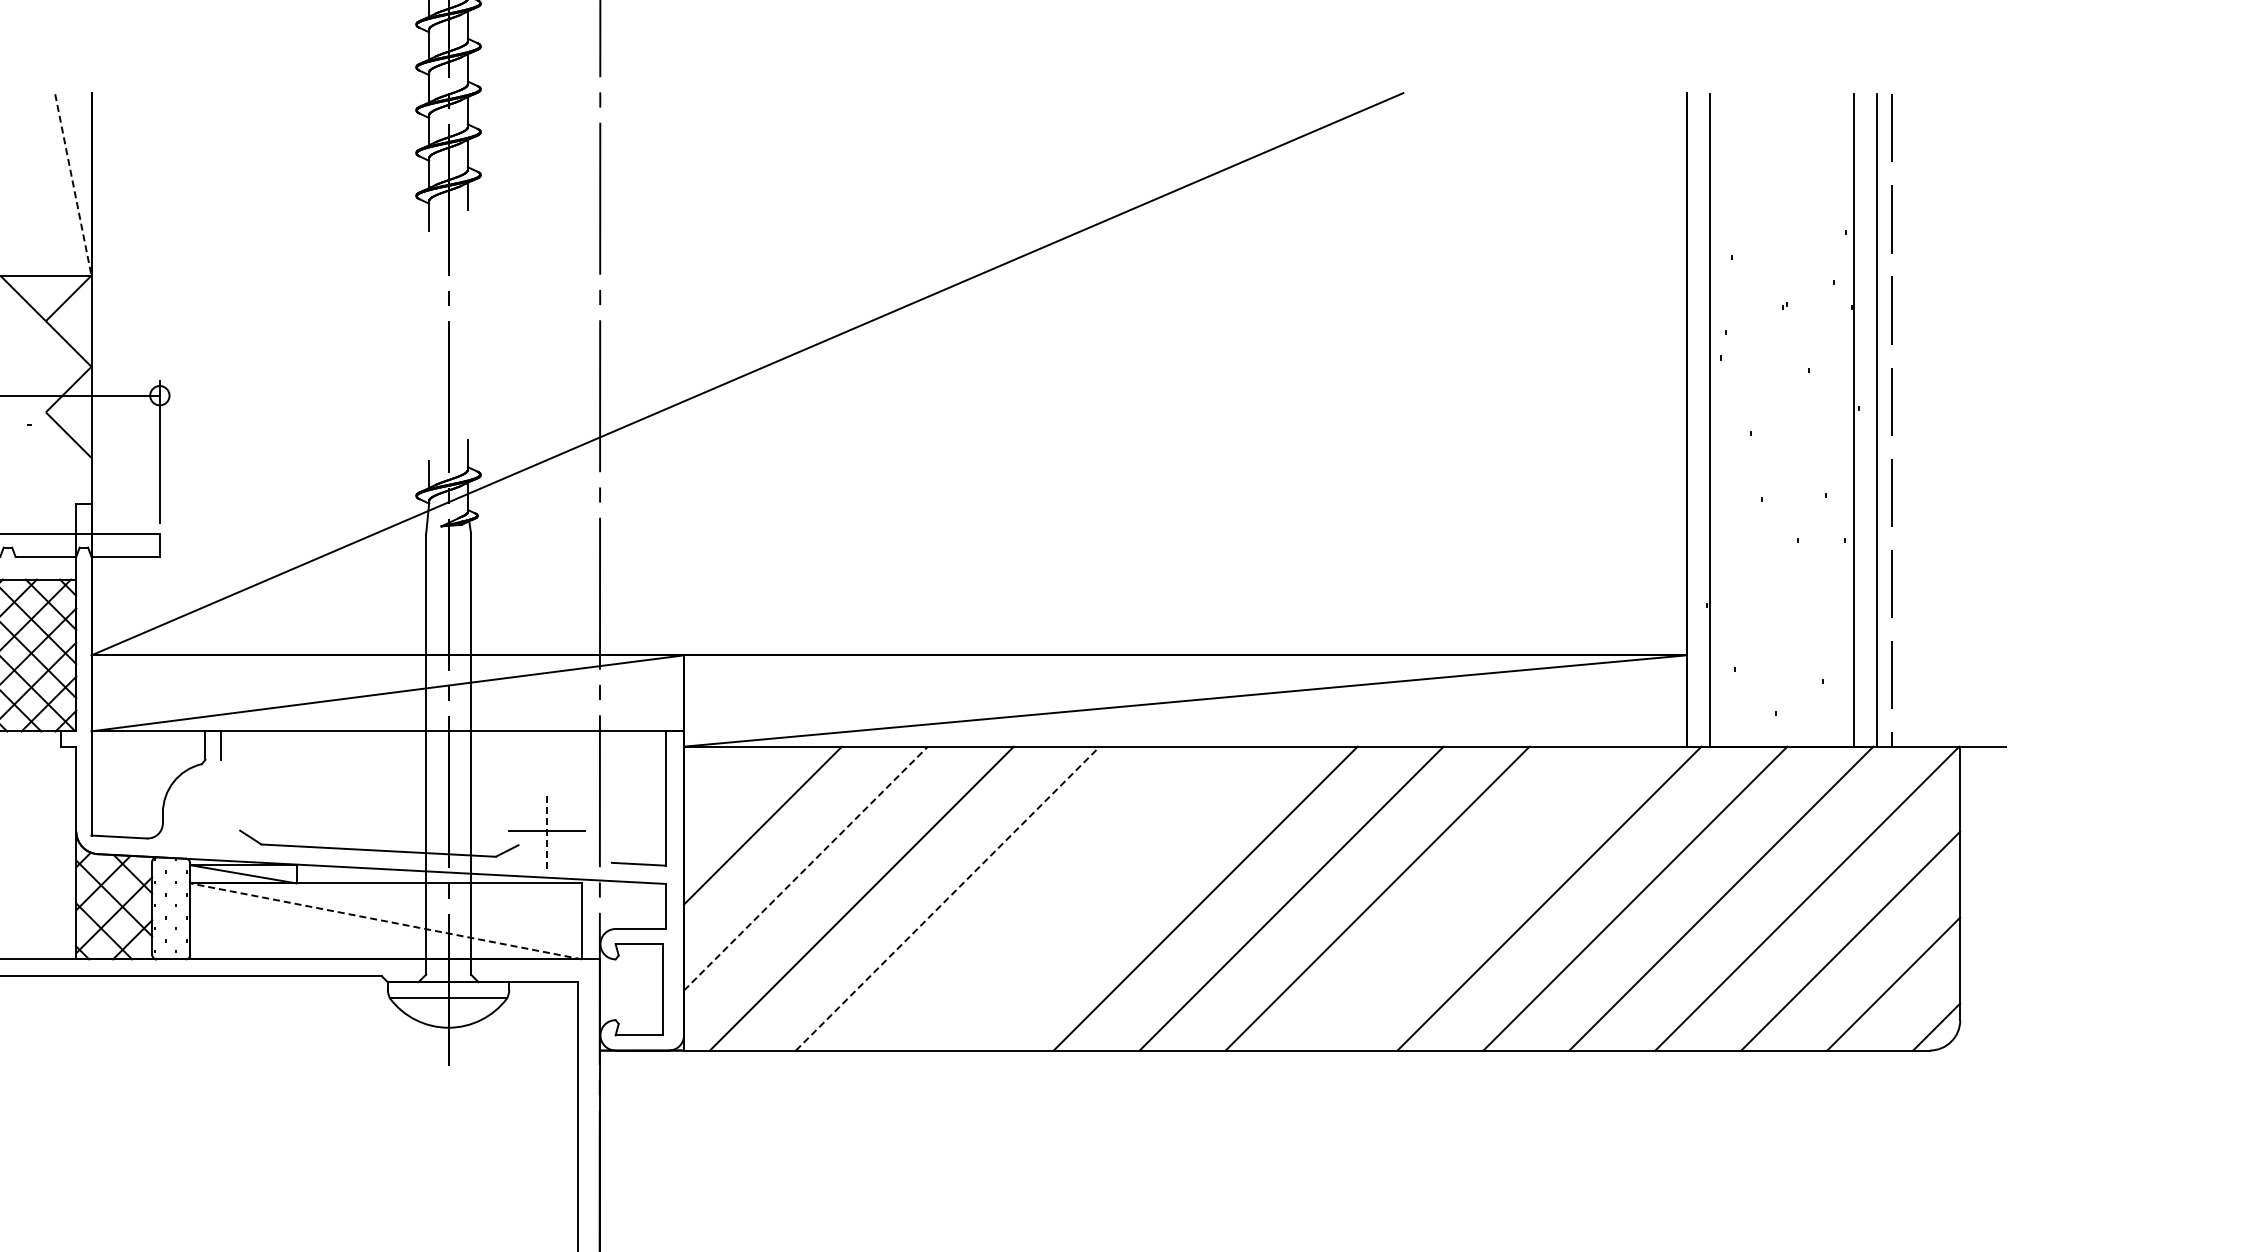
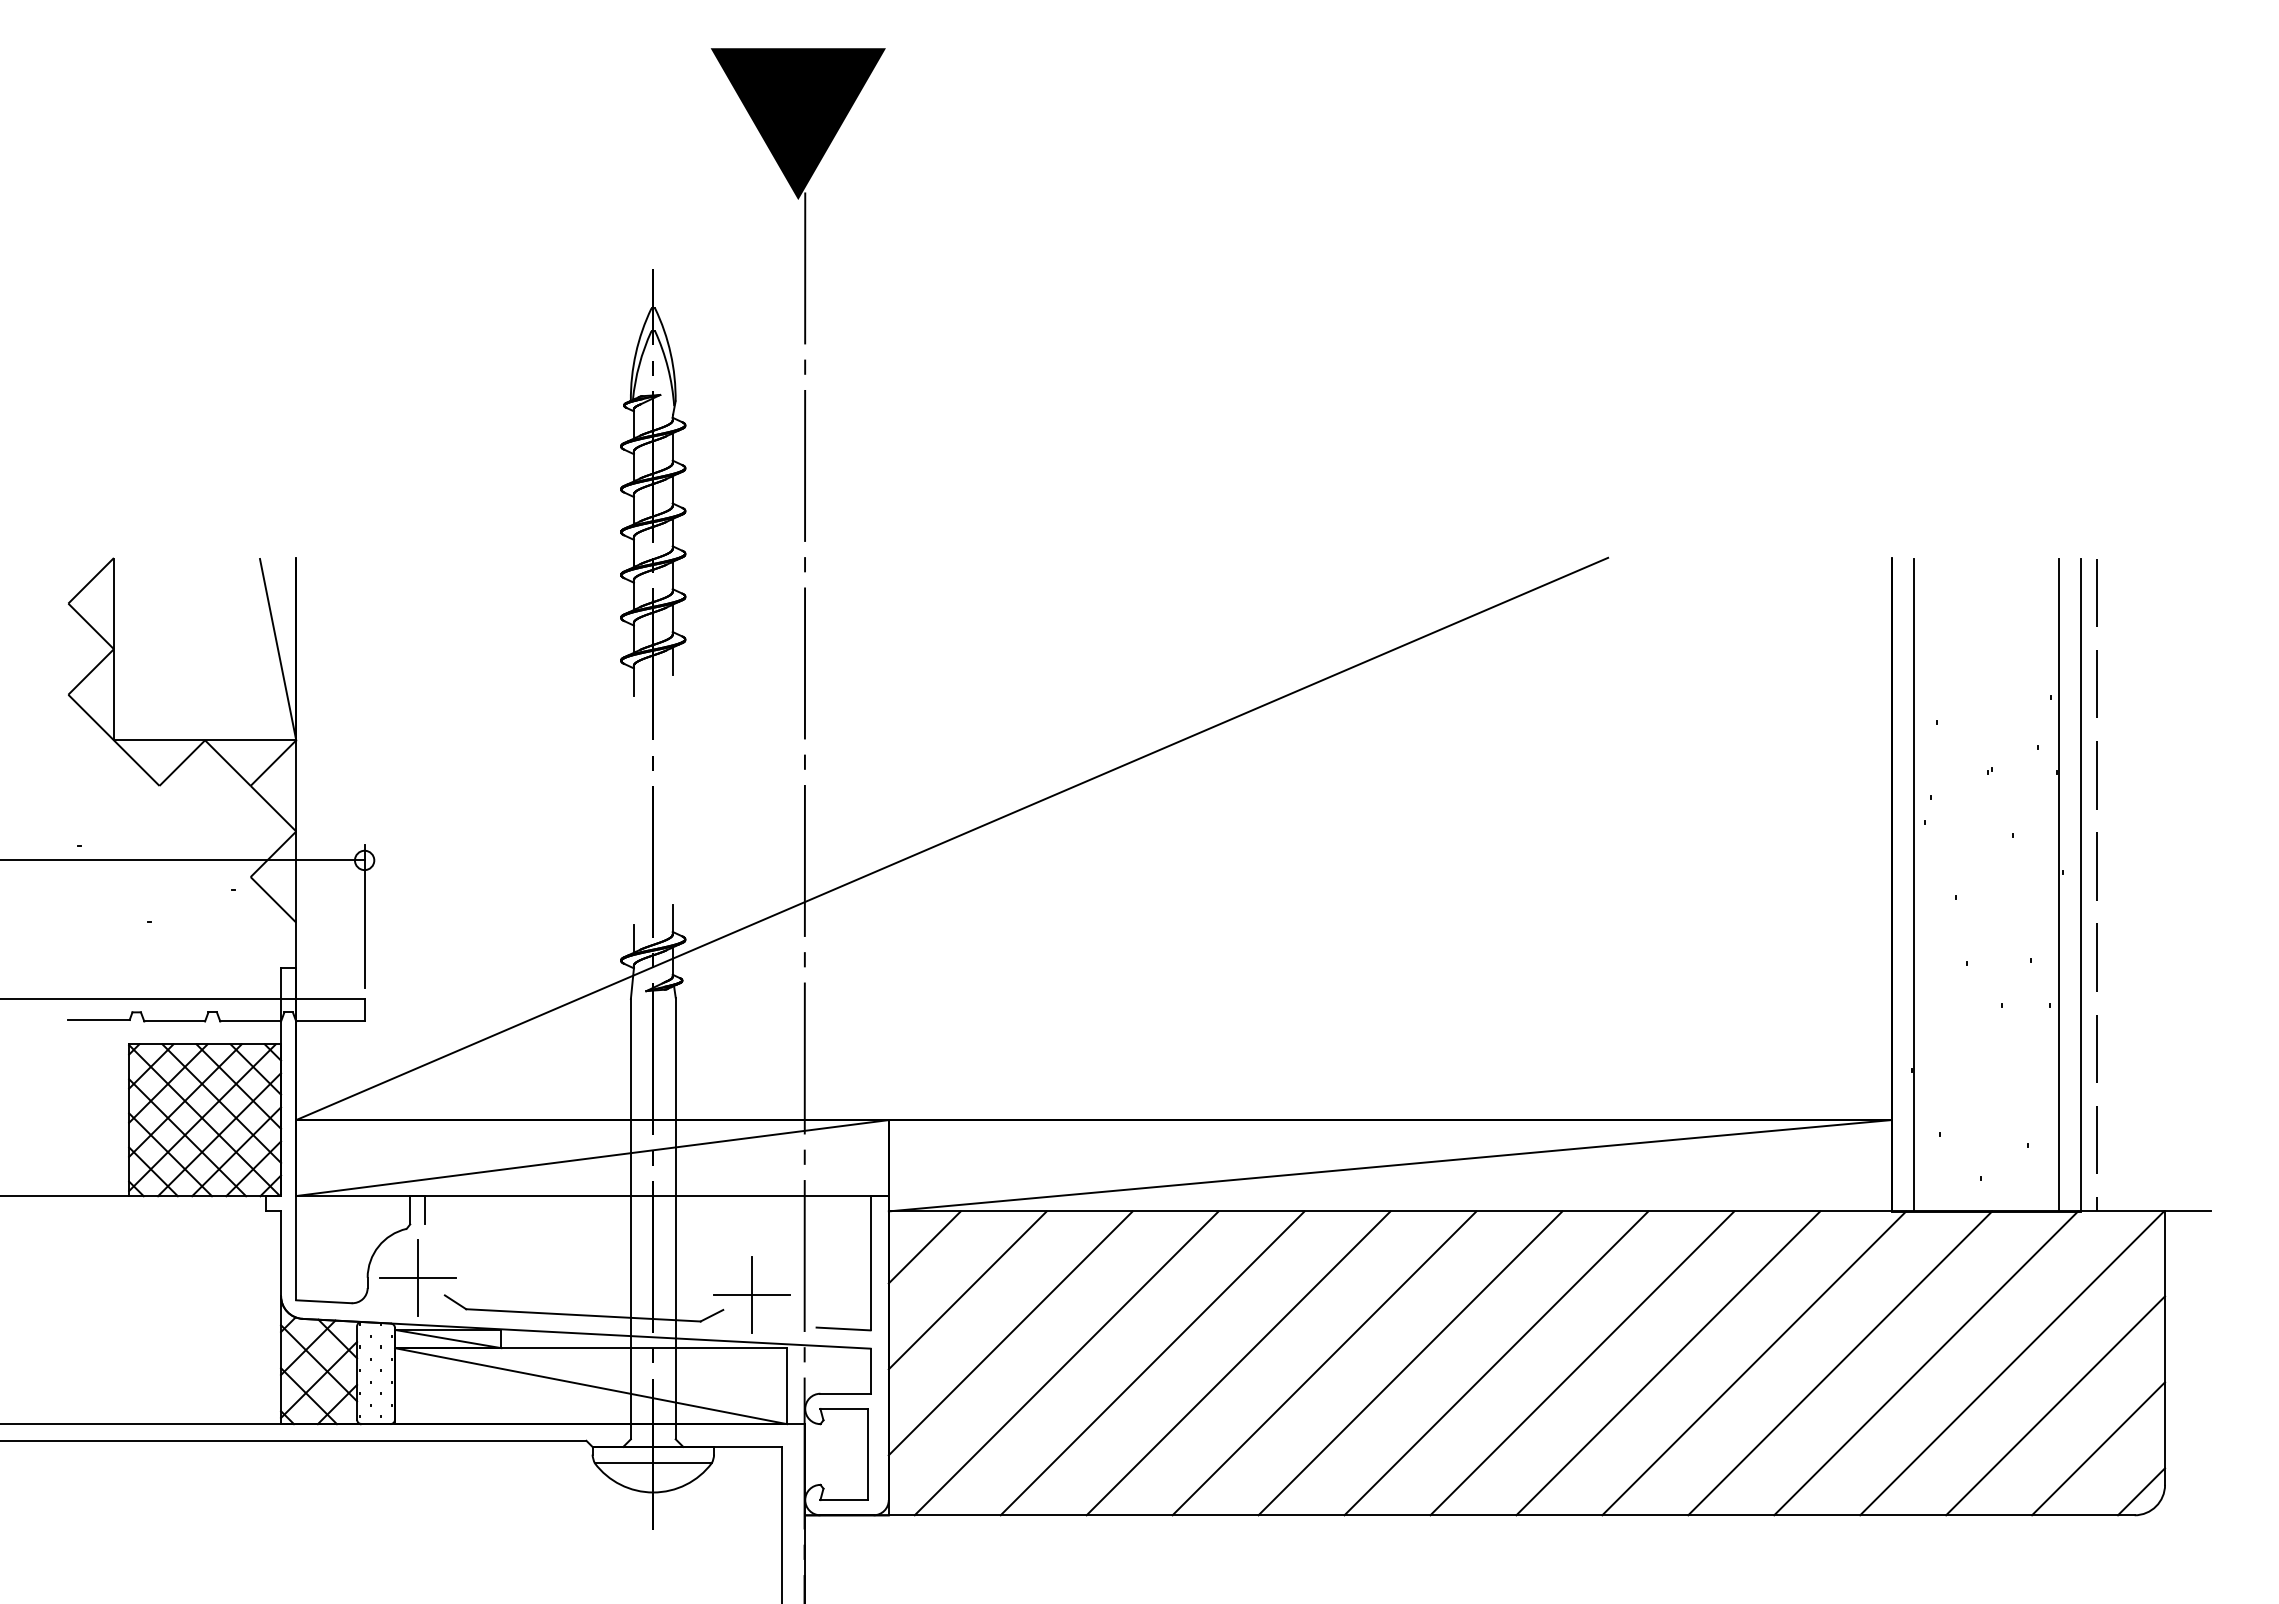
line: (73, 185) -> (278, 650), dashed -> solid
line: (719, 782) -> (924, 1247), added
part: (212, 812) -> (417, 1277), added
line: (547, 830) -> (752, 1295), dashed -> solid
line: (806, 868) -> (1011, 1333), dashed -> solid
line: (947, 898) -> (1152, 1363), dashed -> solid
line: (1033, 898) -> (1238, 1363), added
line: (1119, 898) -> (1324, 1363), added
line: (1463, 898) -> (1668, 1363), added
line: (386, 921) -> (591, 1386), dashed -> solid

